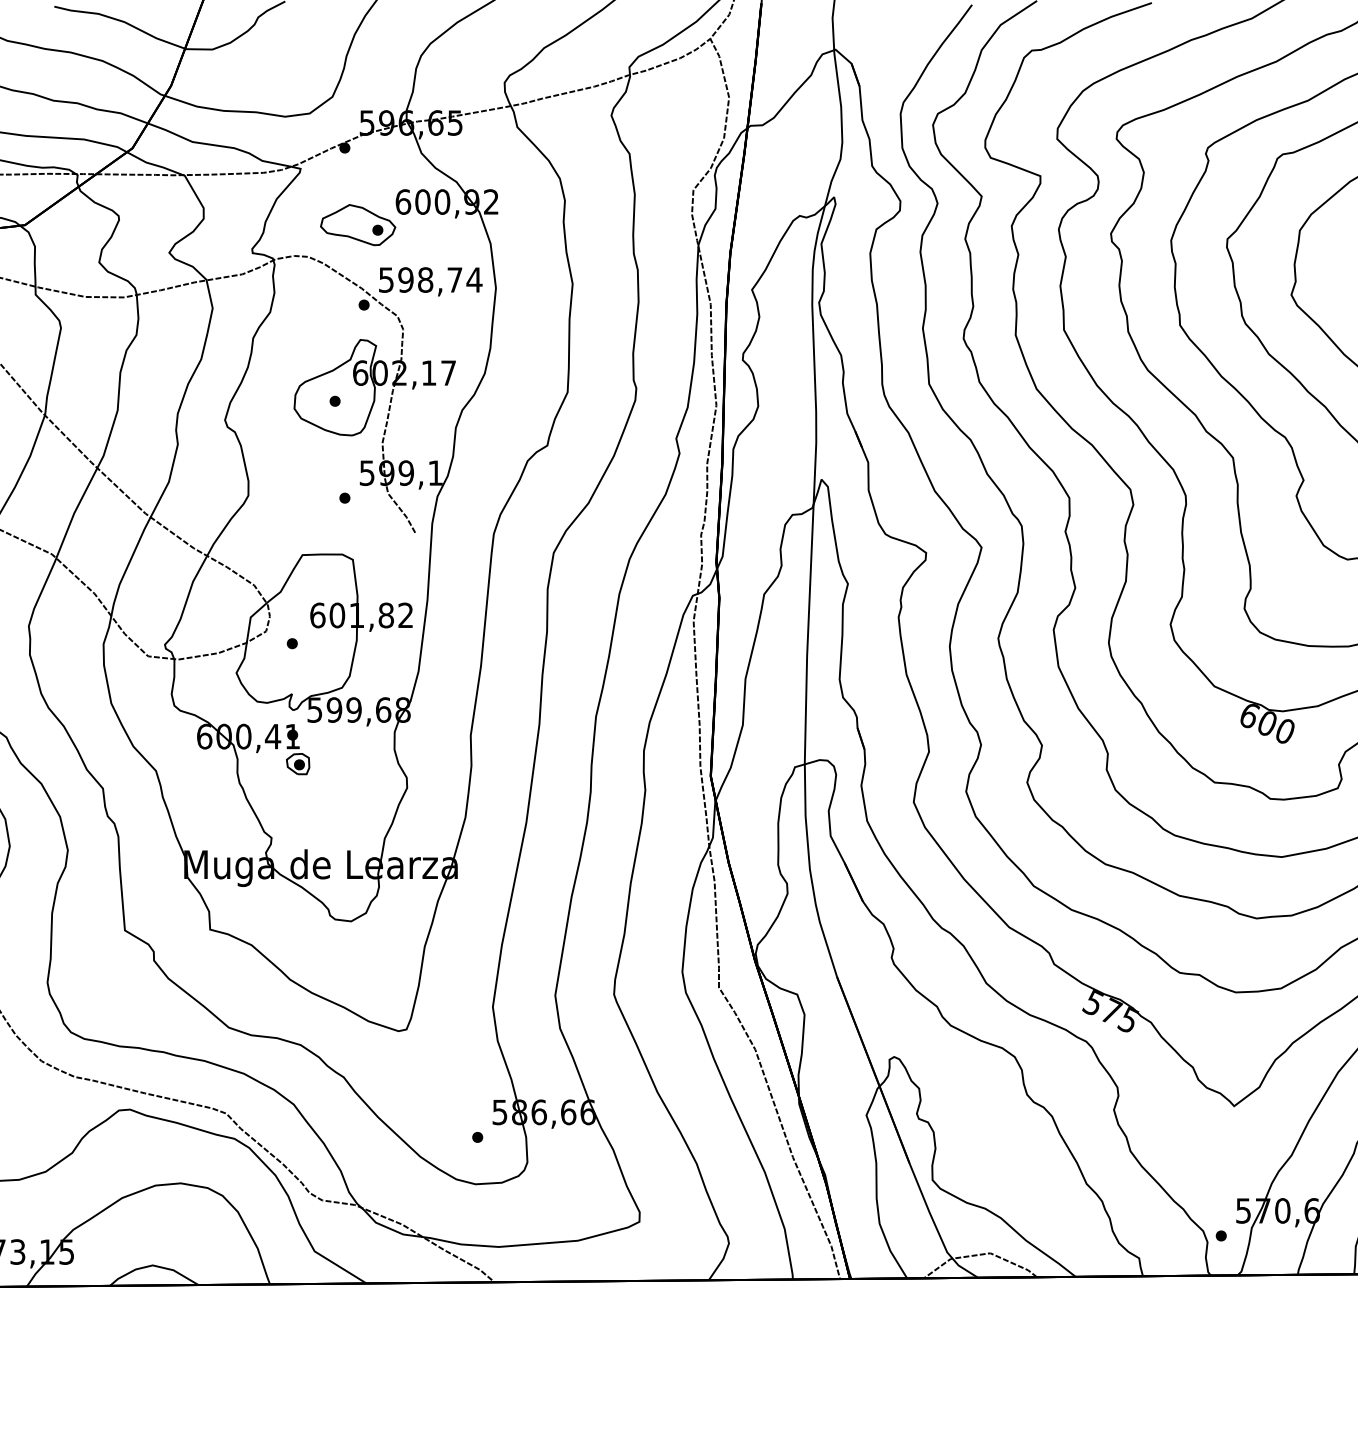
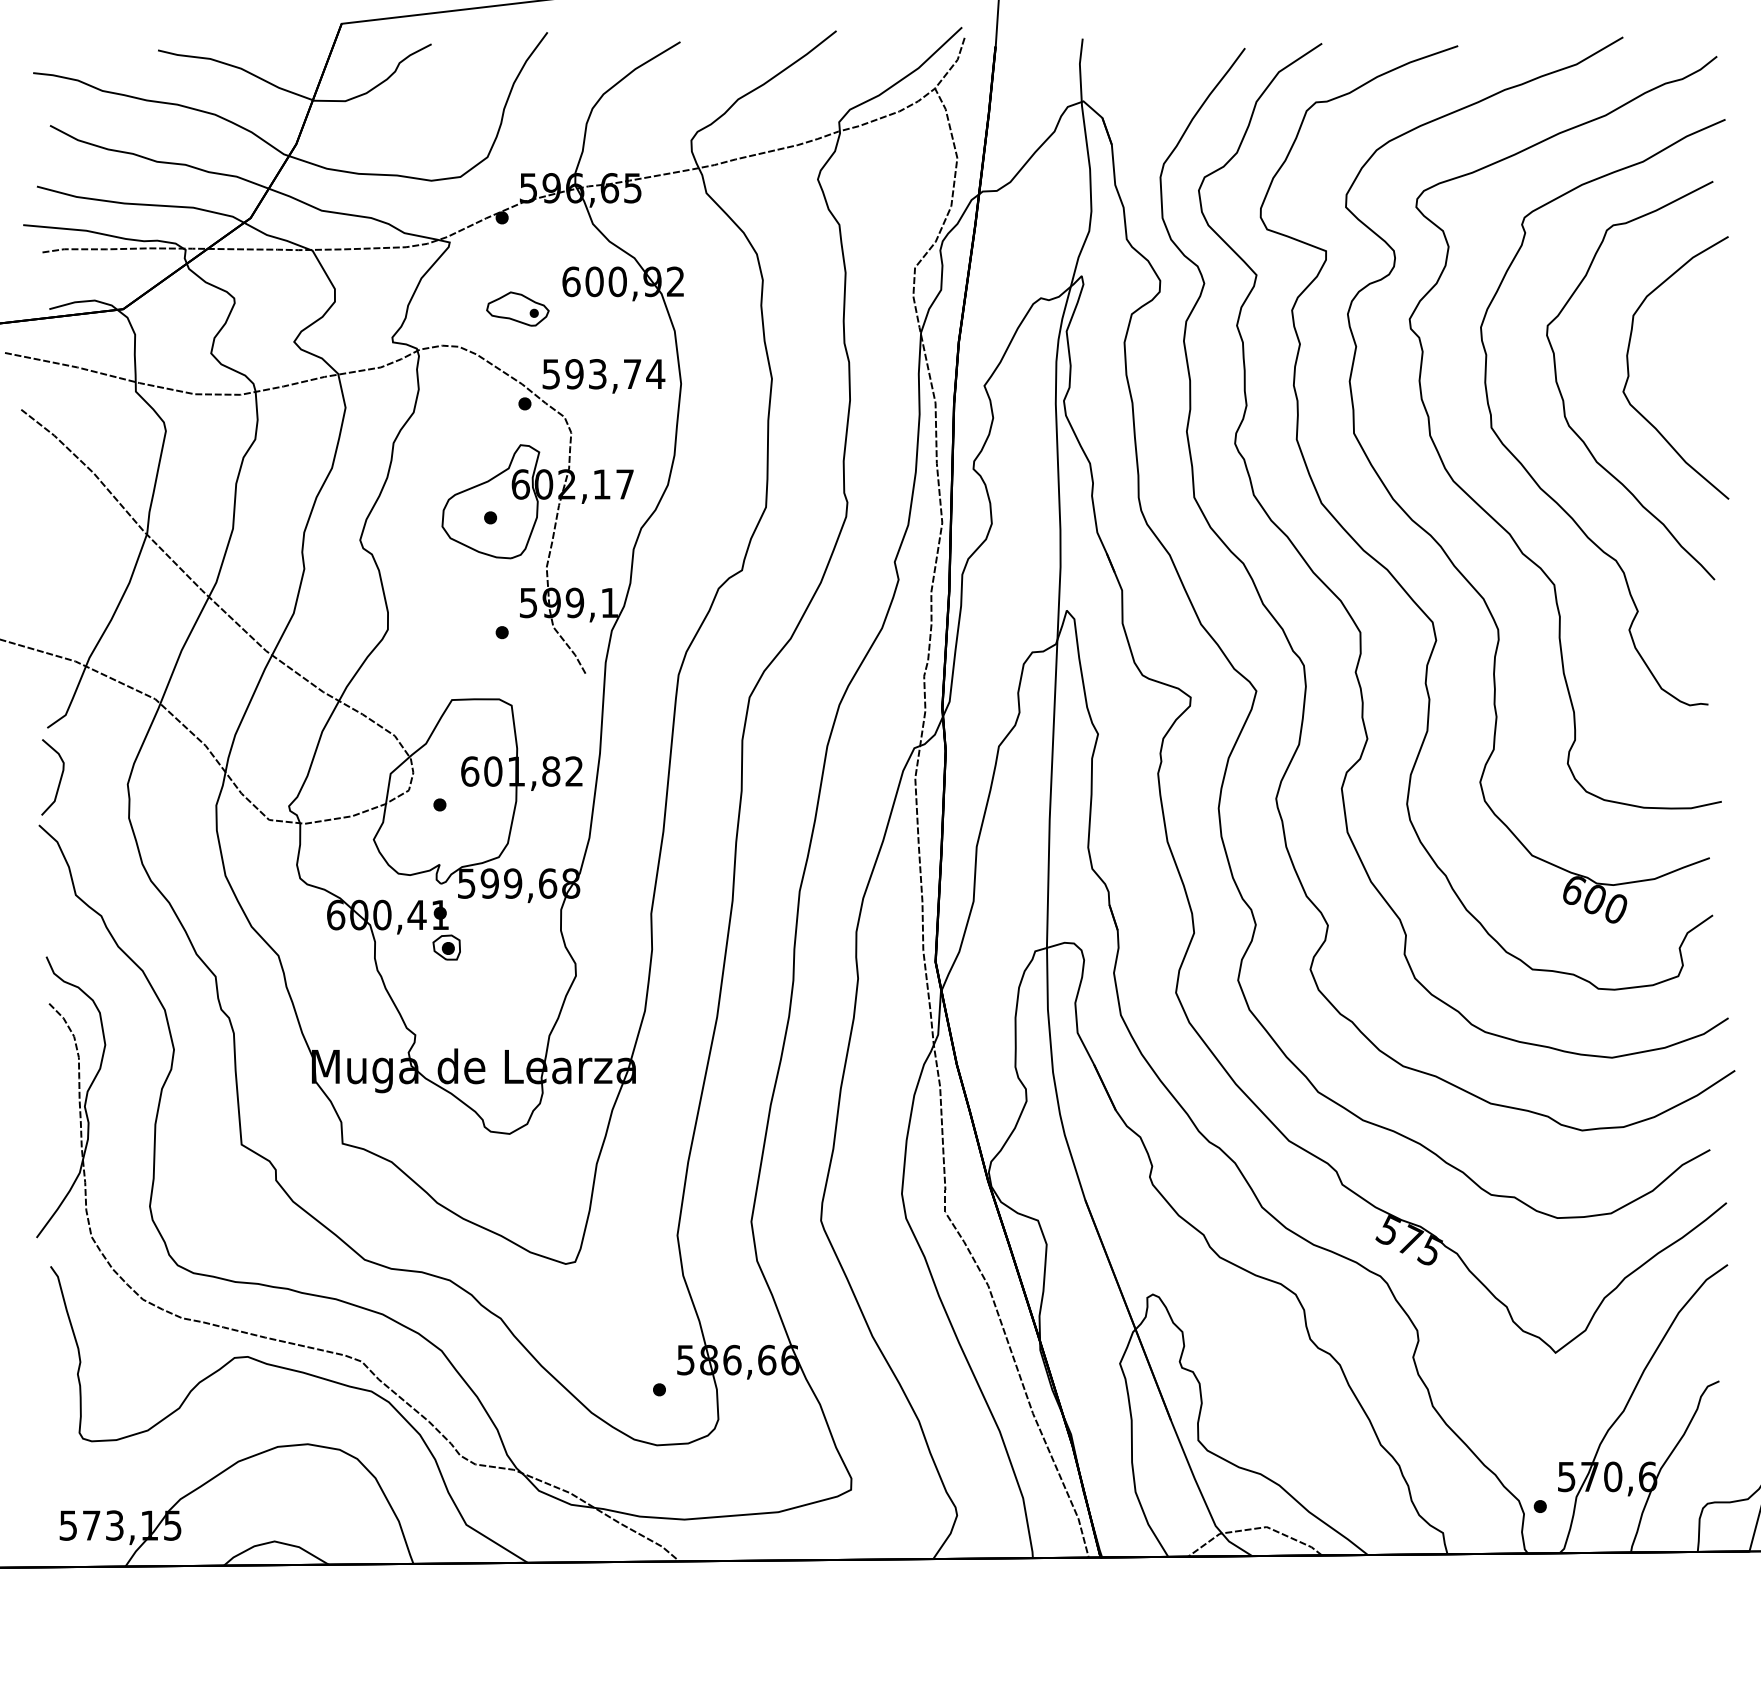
part: (357, 224) -> (517, 308), size x0.7
text: (425, 280) -> (597, 374), 598,74 -> 593,74

